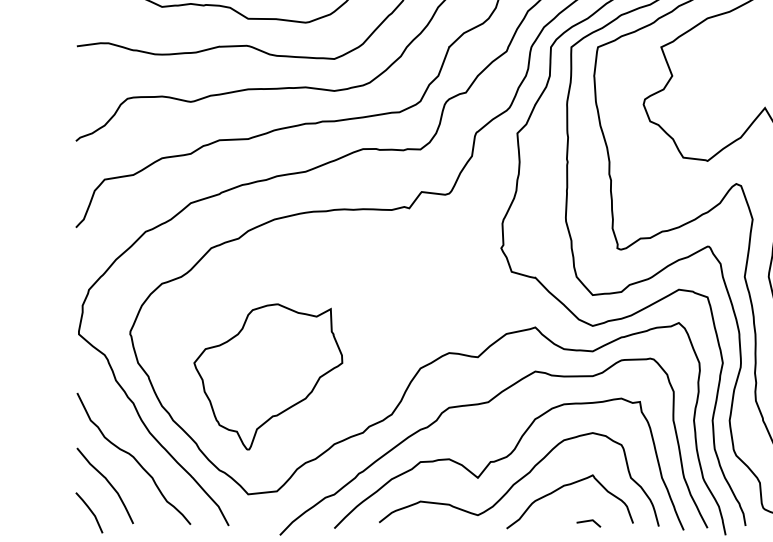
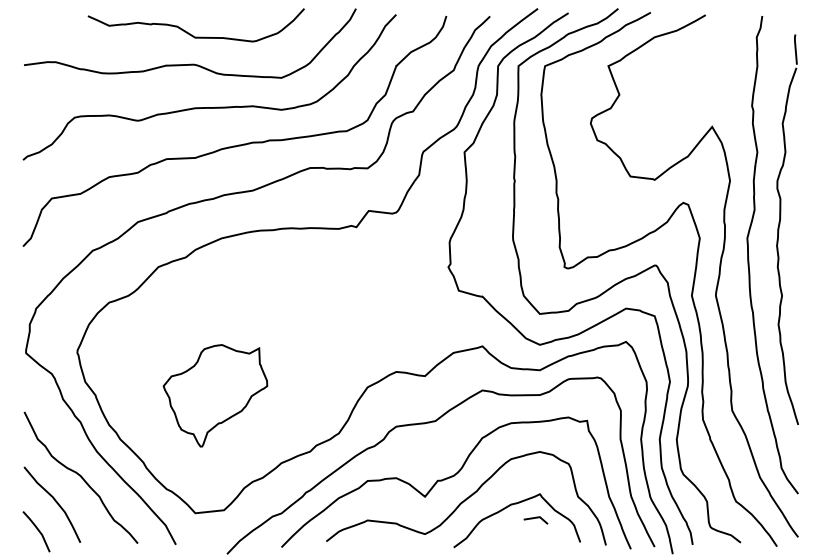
part: (268, 376) -> (215, 395), size x0.7
line: (588, 521) -> (535, 518), moved

